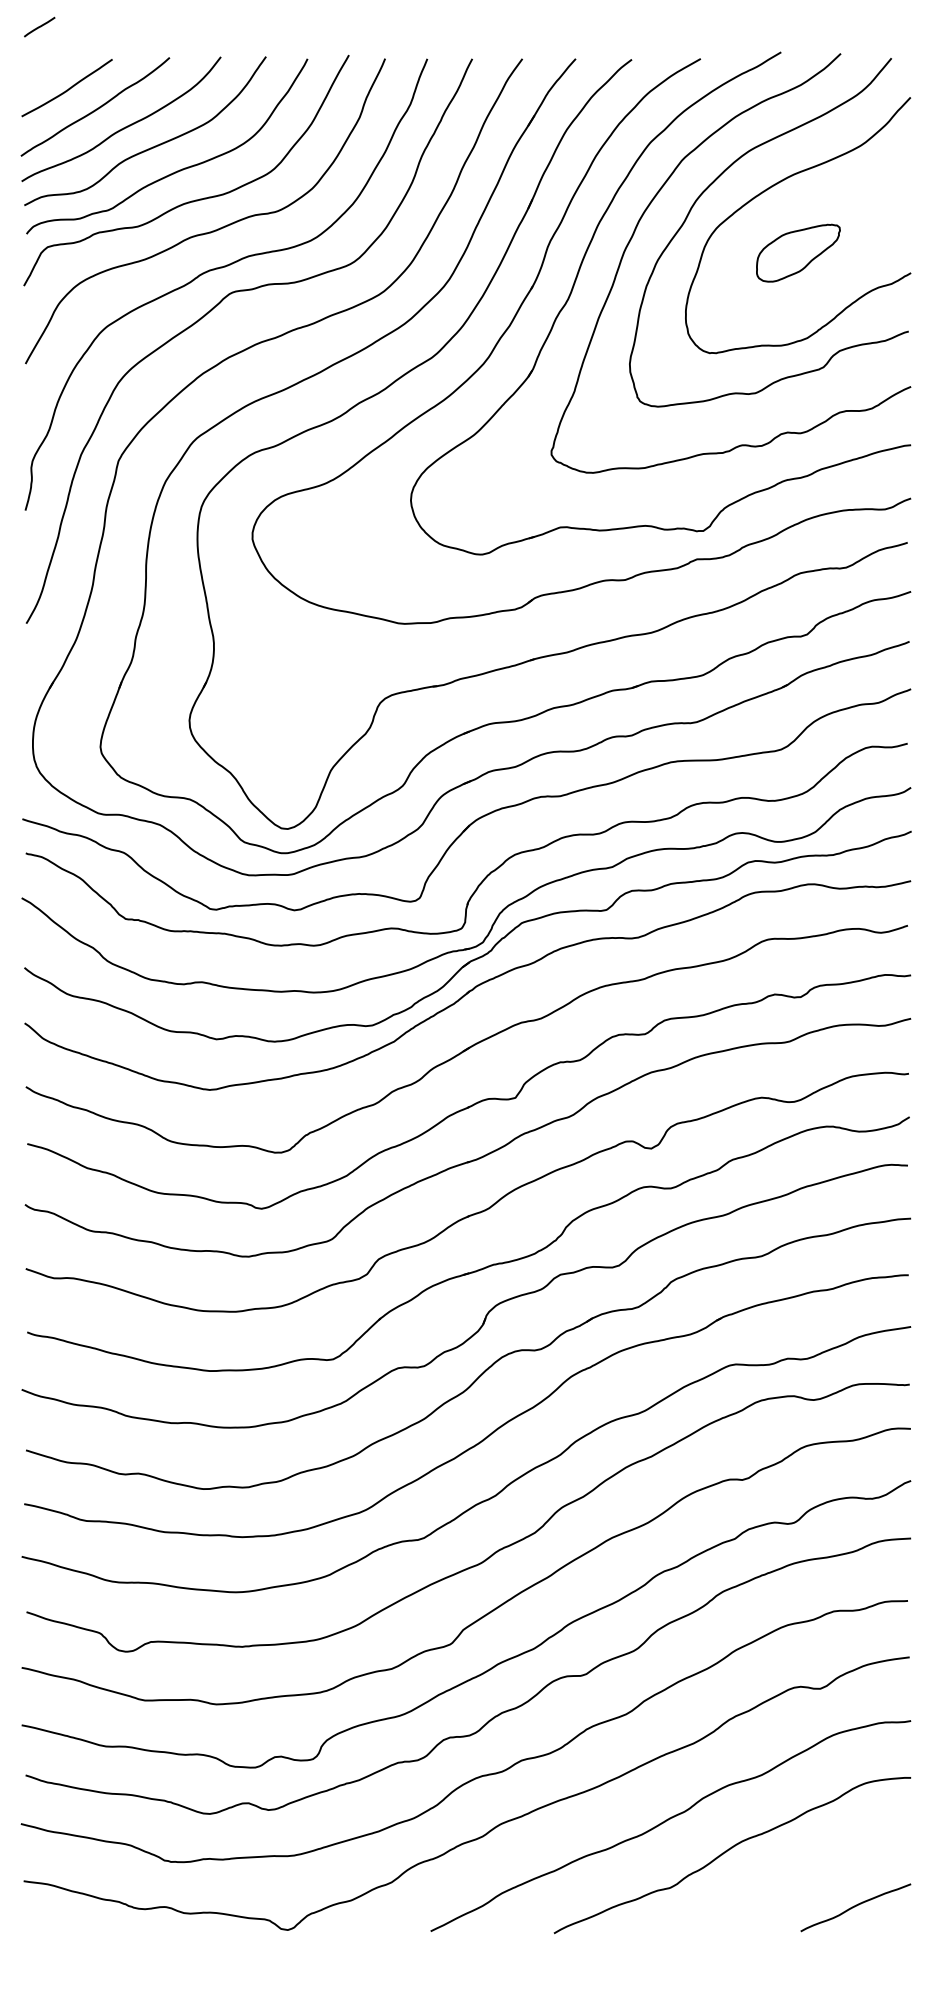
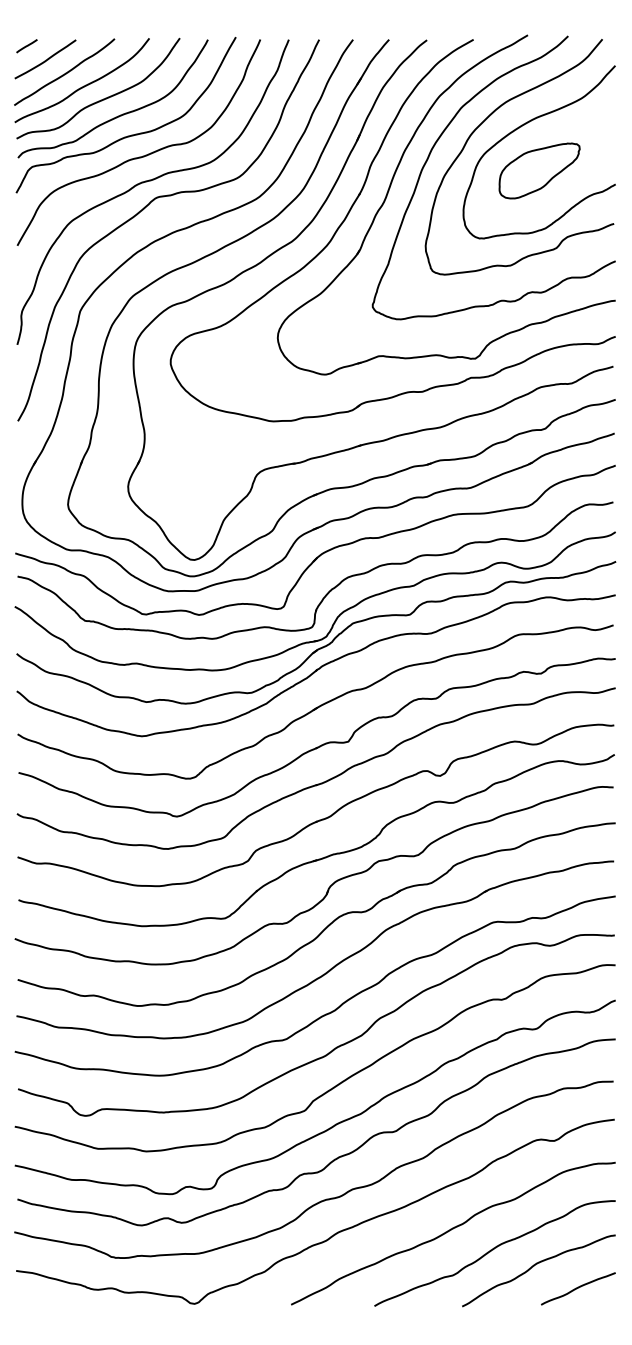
line: (39, 27) -> (26, 46), moved
part: (798, 252) -> (539, 170), size x1.43
curve: (790, 1874) -> (534, 1266), added

